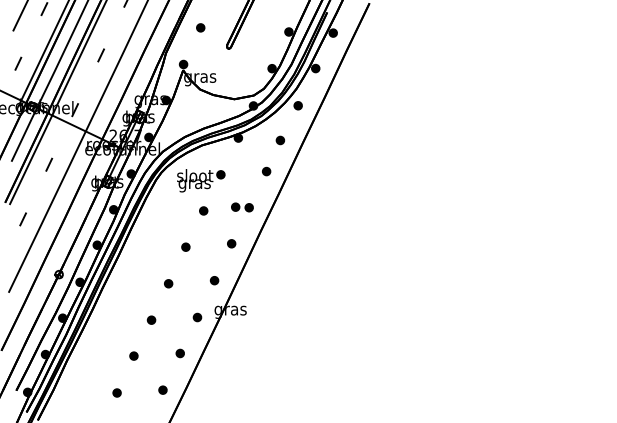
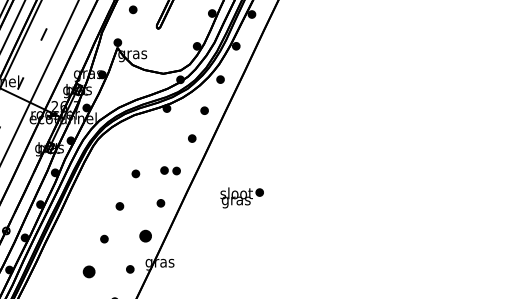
part: (201, 180) -> (242, 197), moved
part: (214, 280) -> (145, 236), size x1.6
part: (151, 319) -> (89, 271), size x1.6

